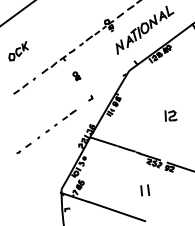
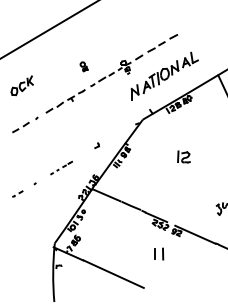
part: (76, 75) -> (83, 66), moved
part: (170, 115) -> (183, 156), moved
part: (60, 120) -> (61, 167), size x0.6
part: (23, 148) -> (17, 193), size x0.6
part: (145, 190) -> (159, 253), moved

